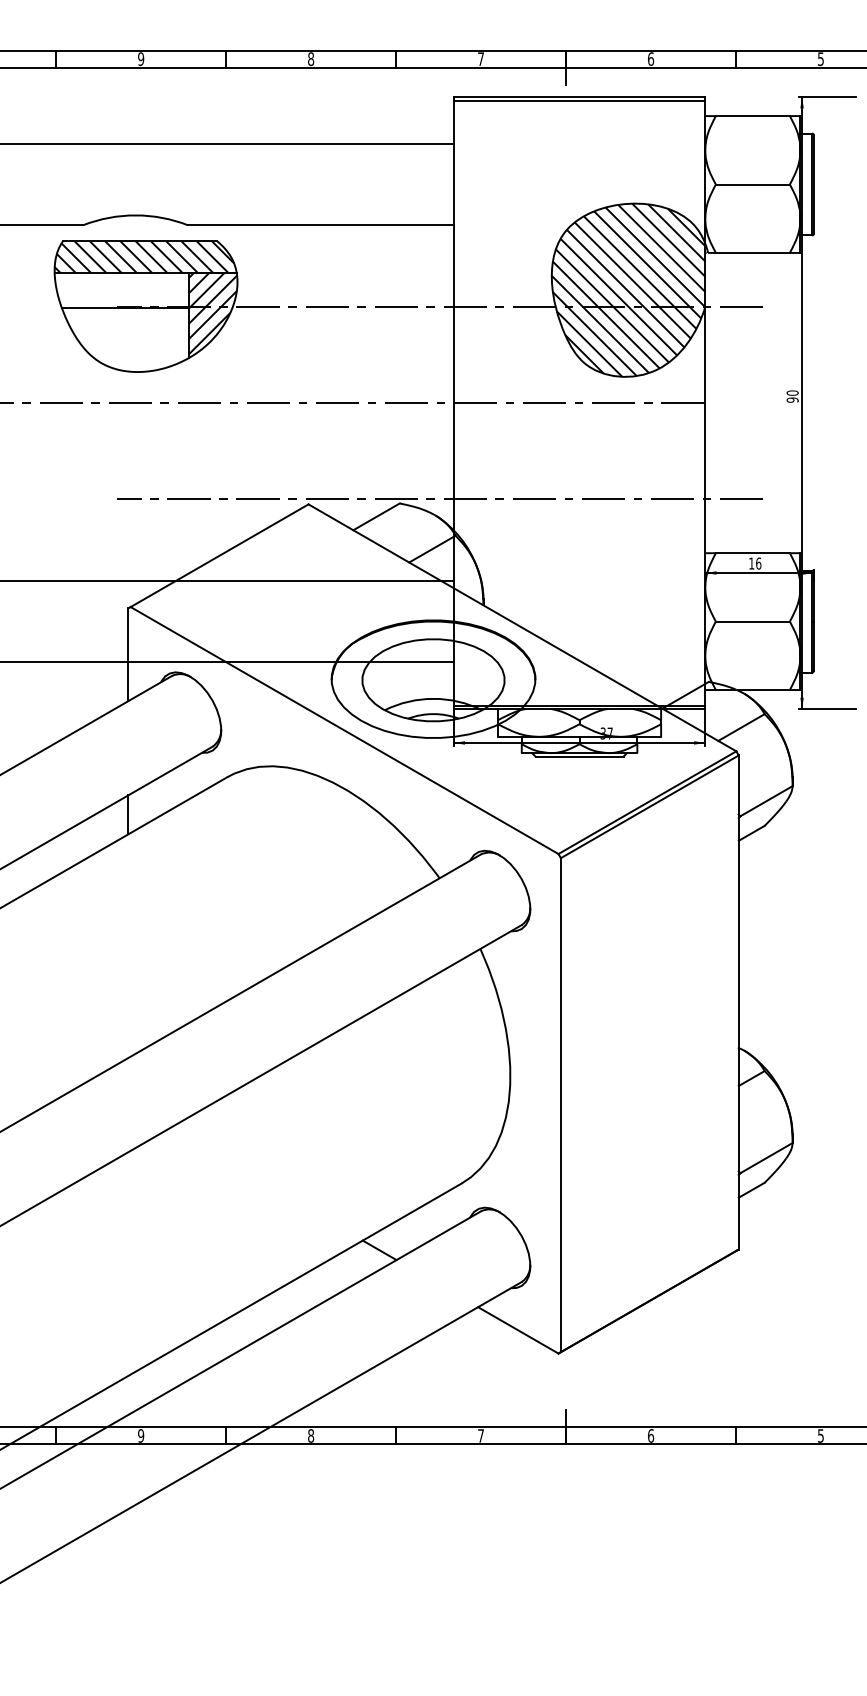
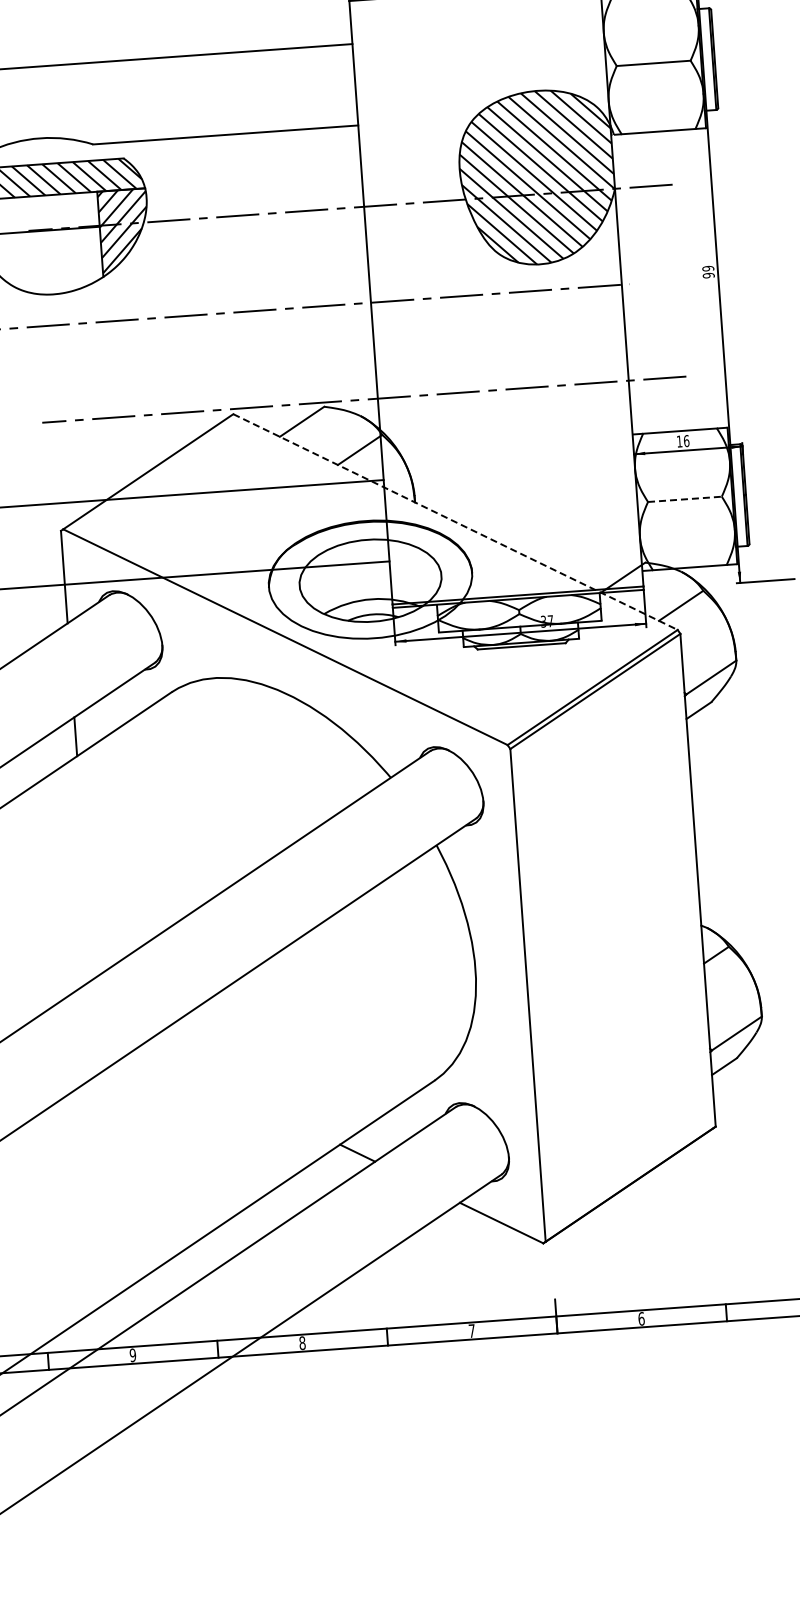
text: (792, 392) -> (708, 268), 90 -> 99
line: (752, 621) -> (684, 499), solid -> dashed
line: (522, 627) -> (455, 521), solid -> dashed

